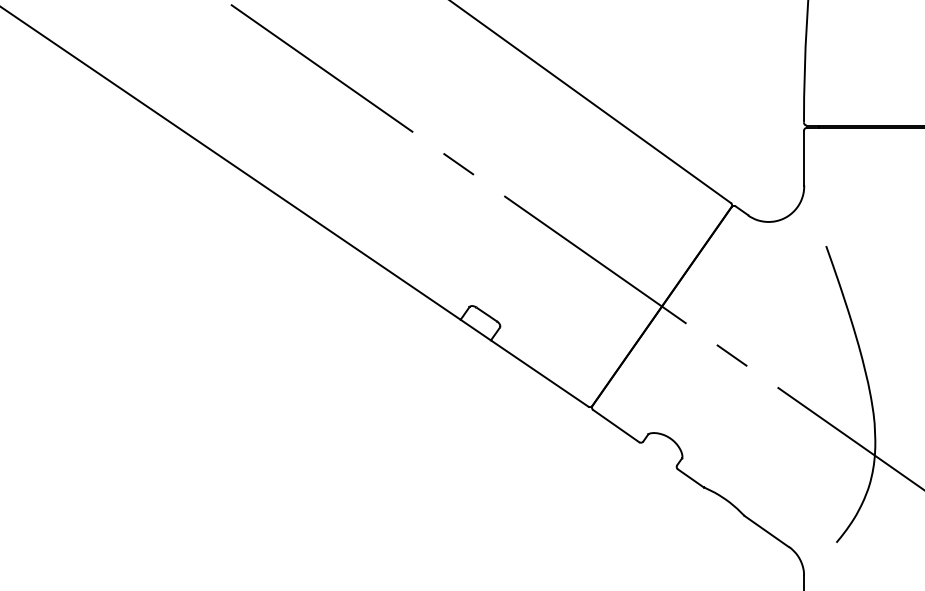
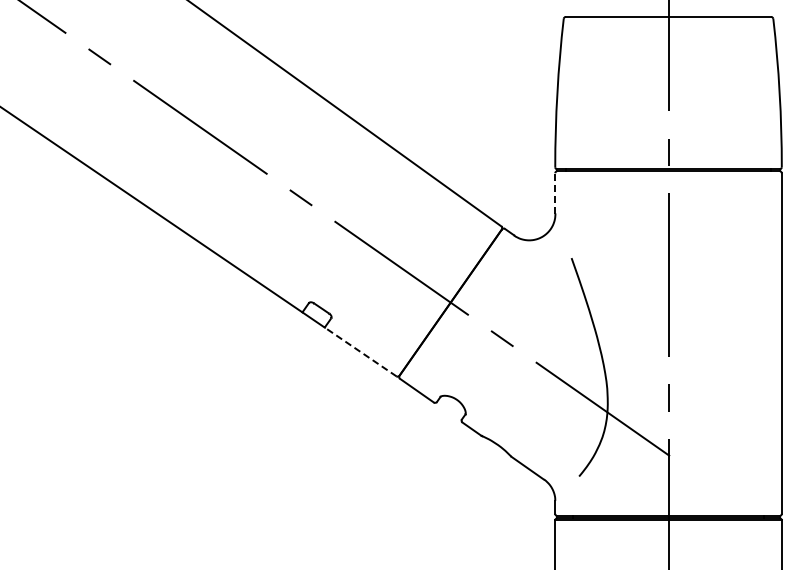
line: (804, 158) -> (555, 193), solid -> dashed
line: (539, 372) -> (360, 351), solid -> dashed

